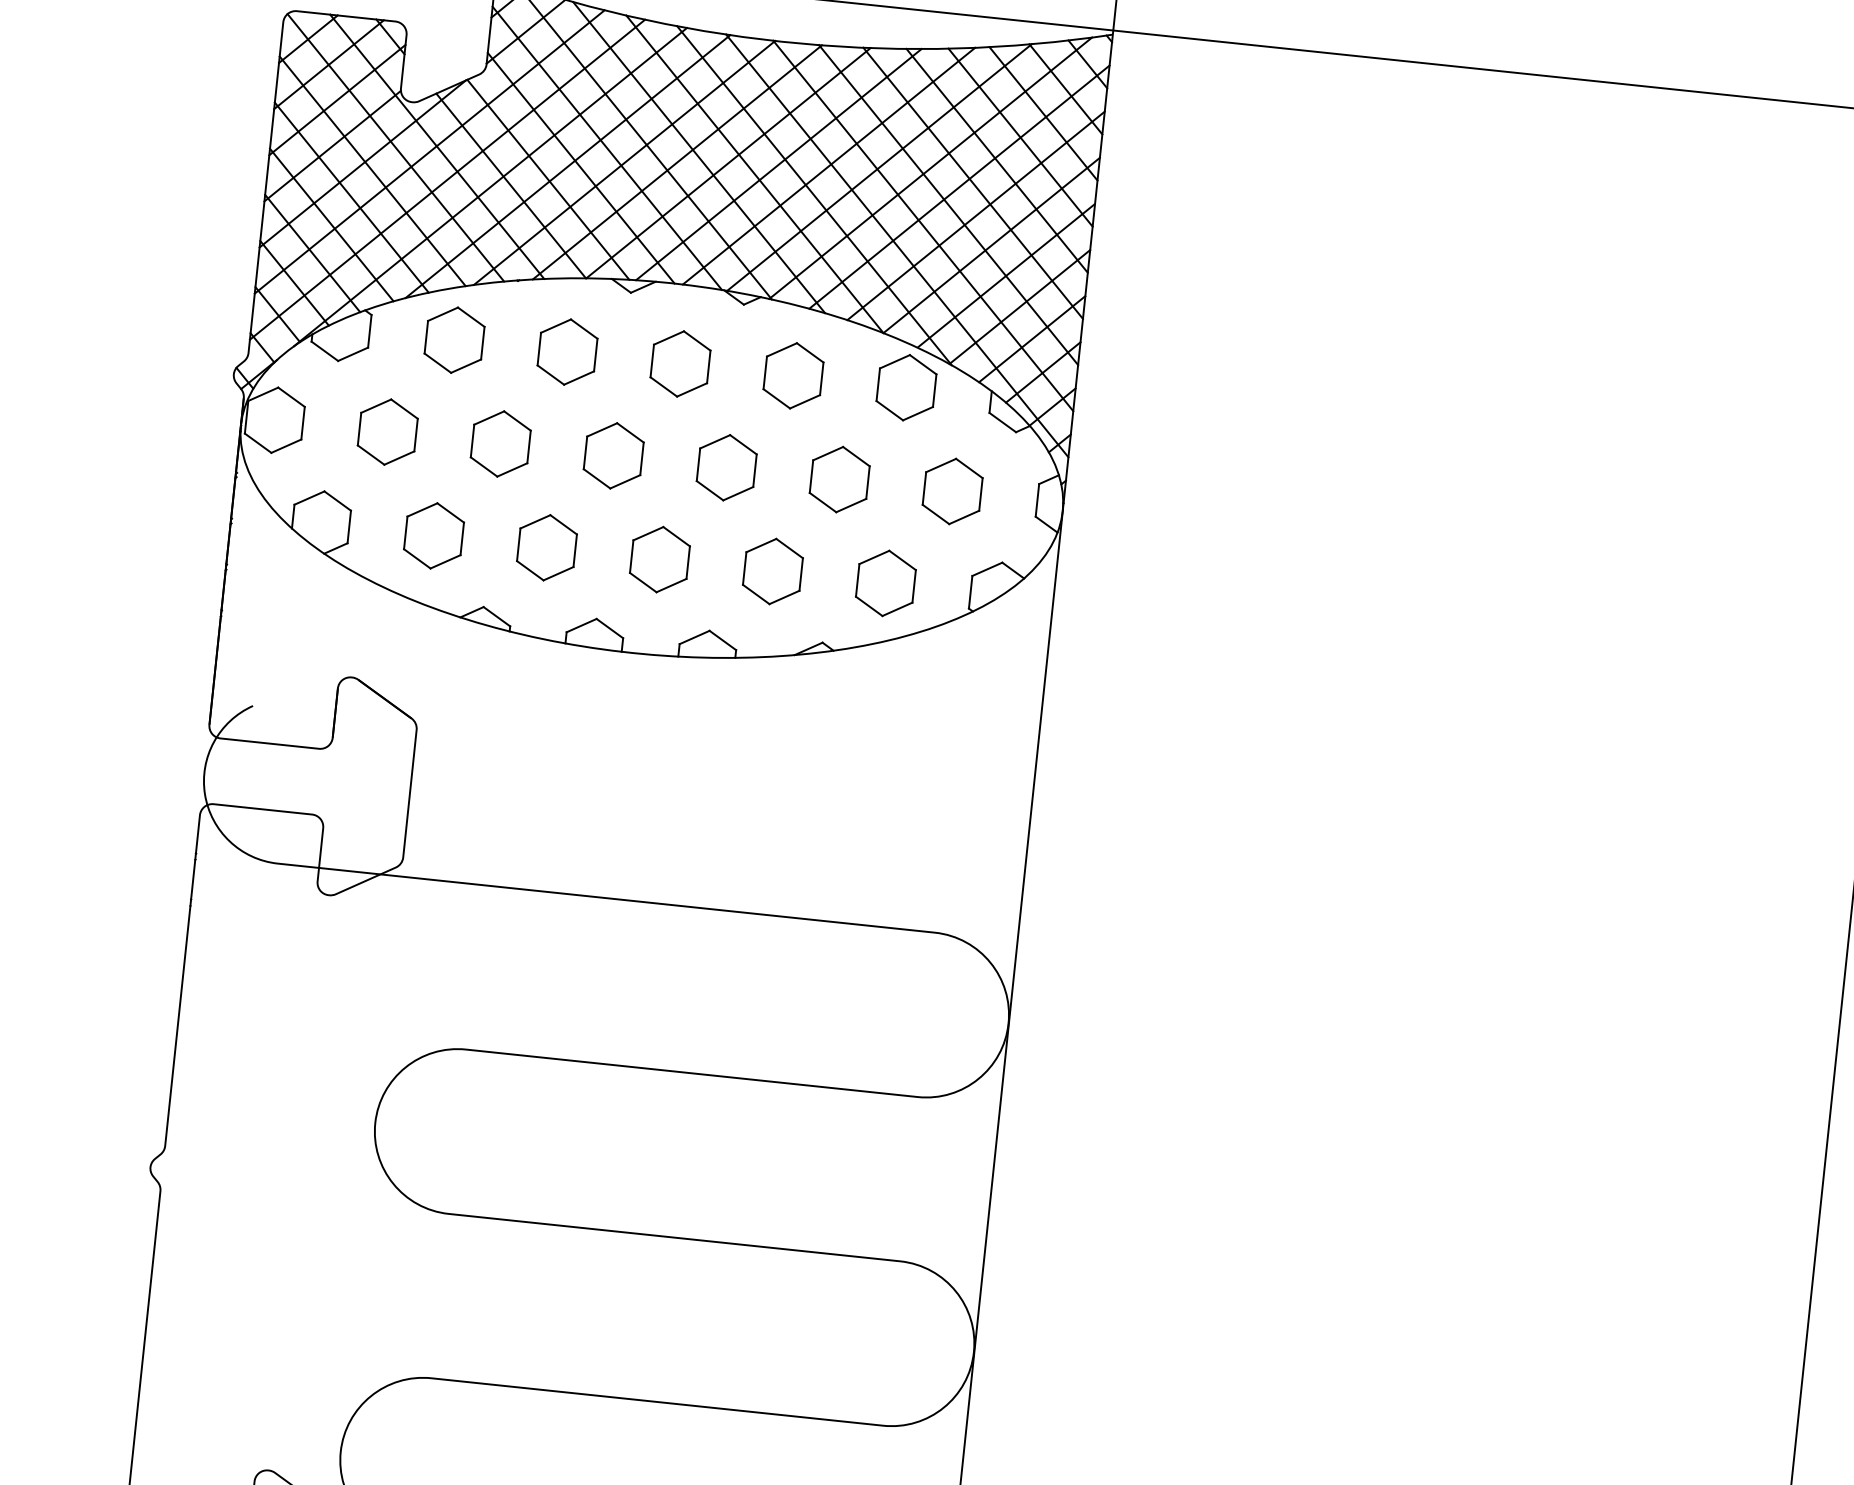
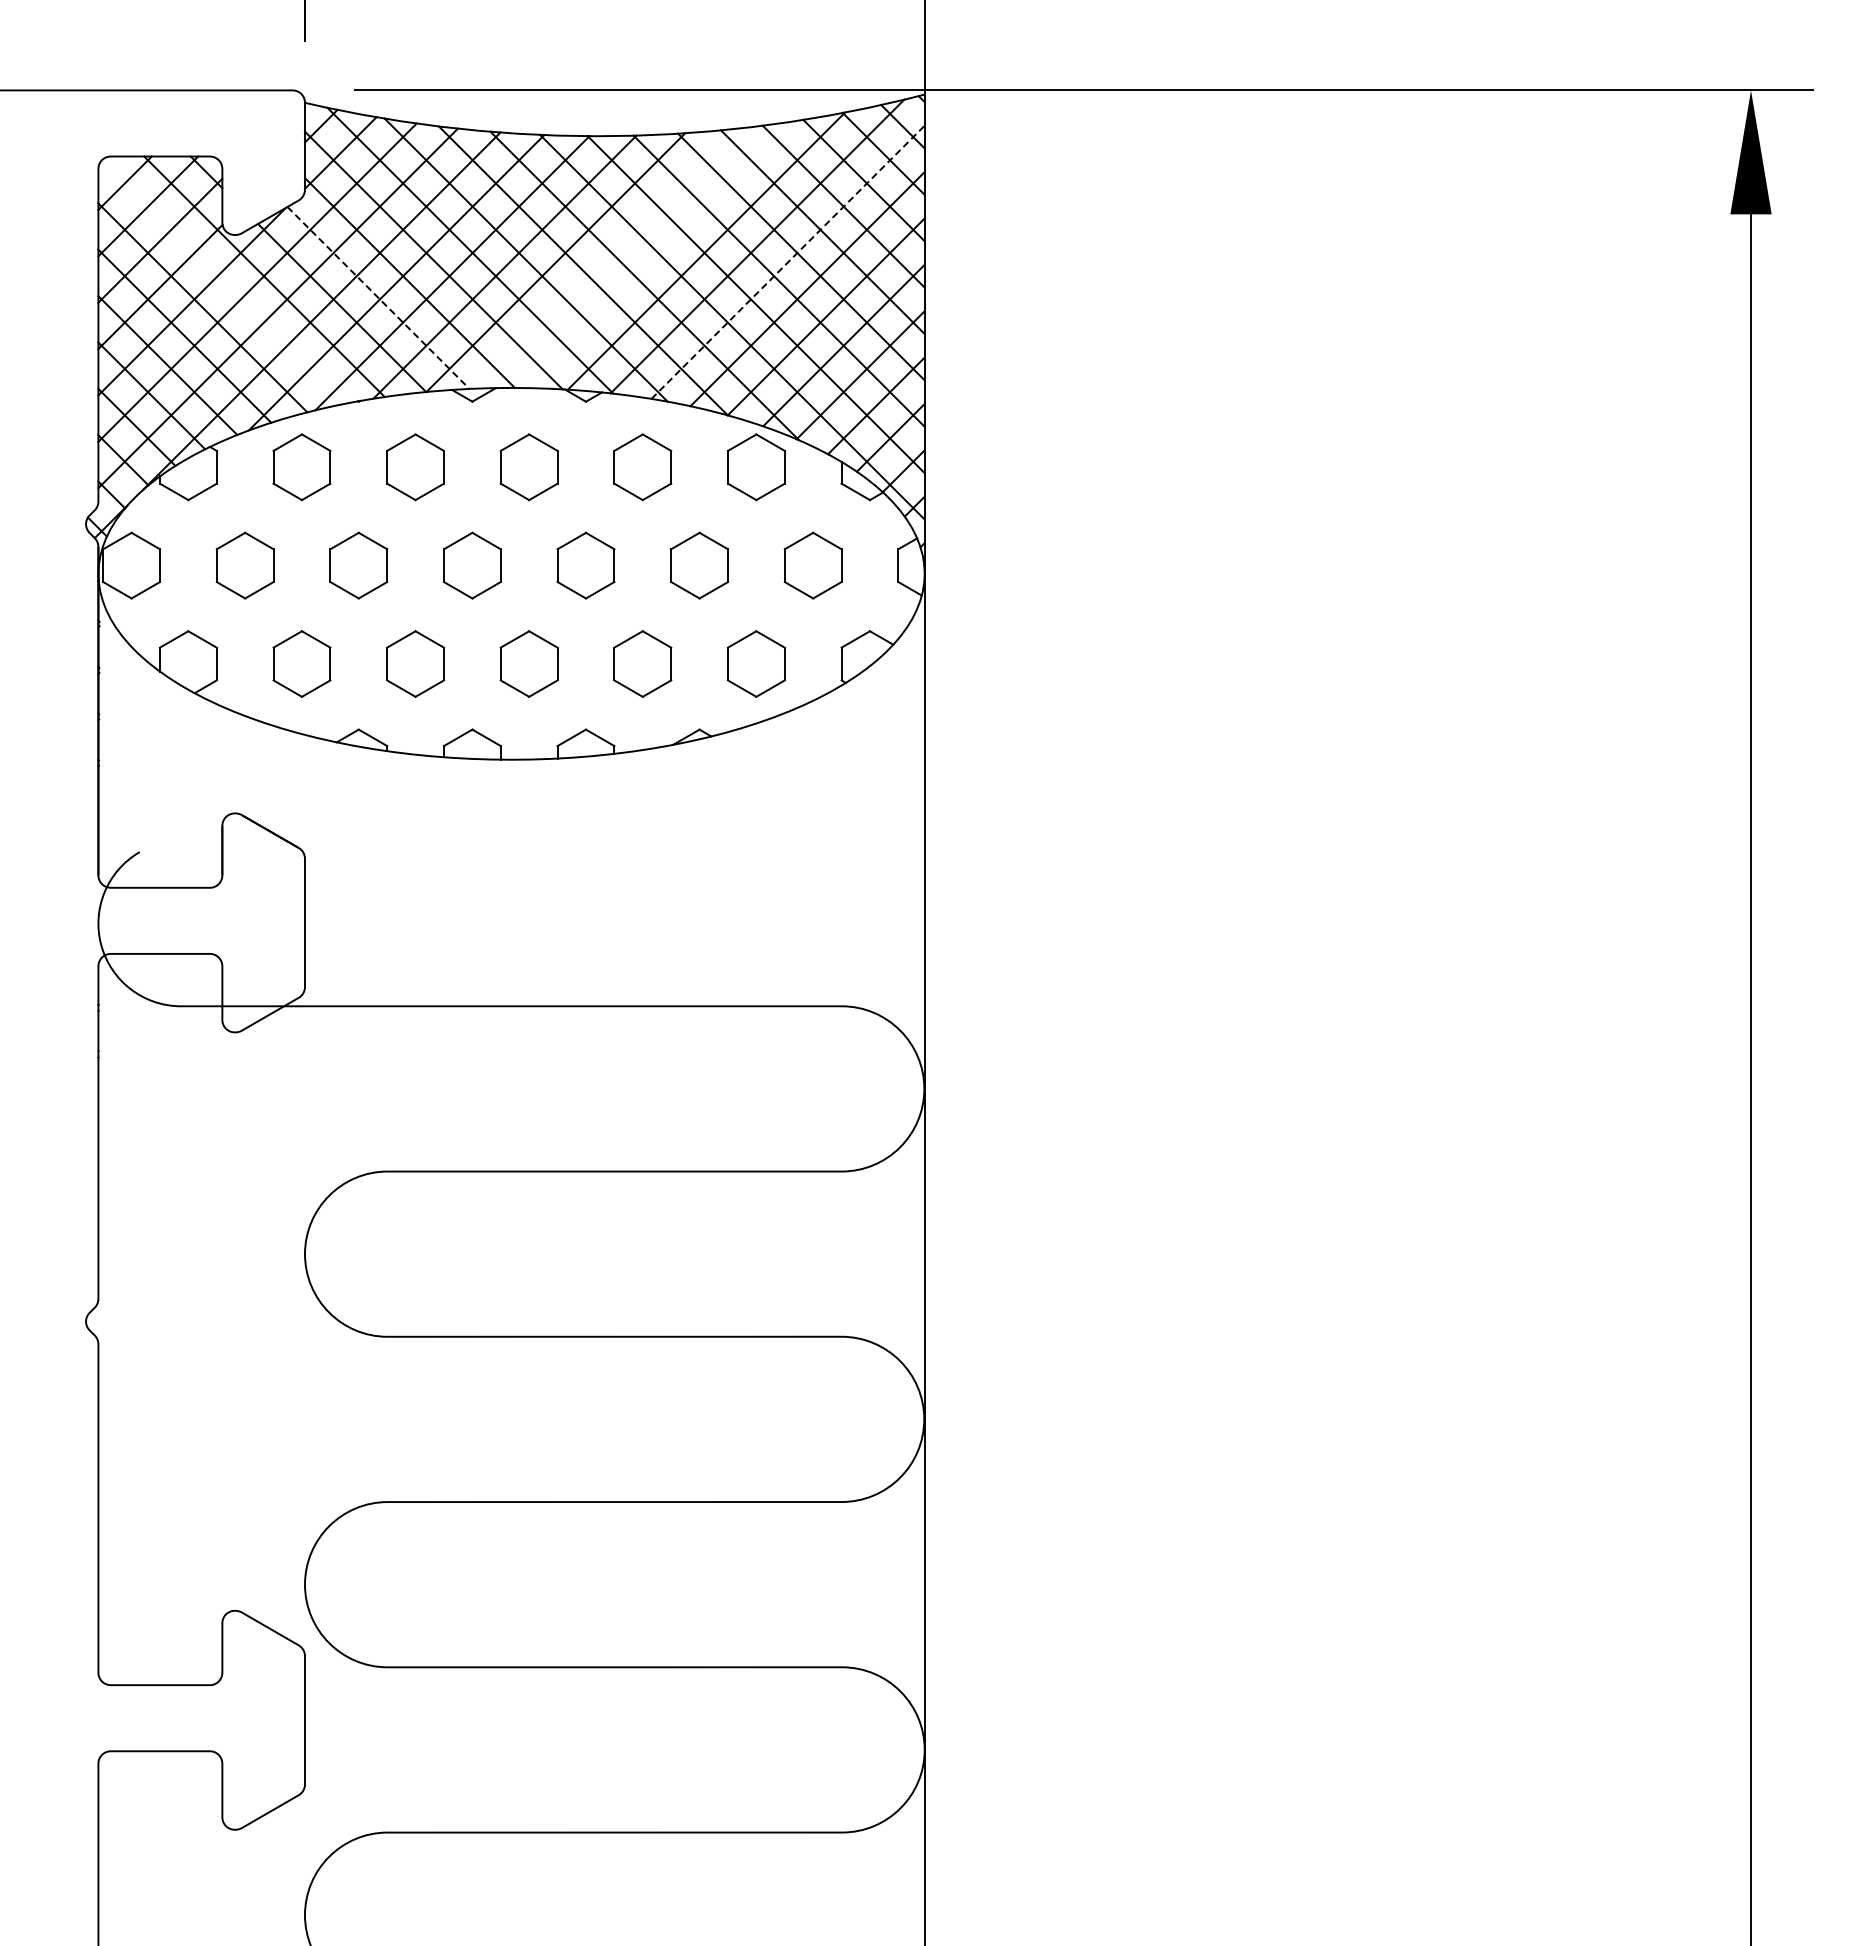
line: (395, 147) -> (223, 281), removed
line: (779, 164) -> (606, 258), removed
line: (829, 166) -> (656, 255), removed
line: (548, 179) -> (378, 297), solid -> dashed
line: (959, 186) -> (788, 261), solid -> dashed

